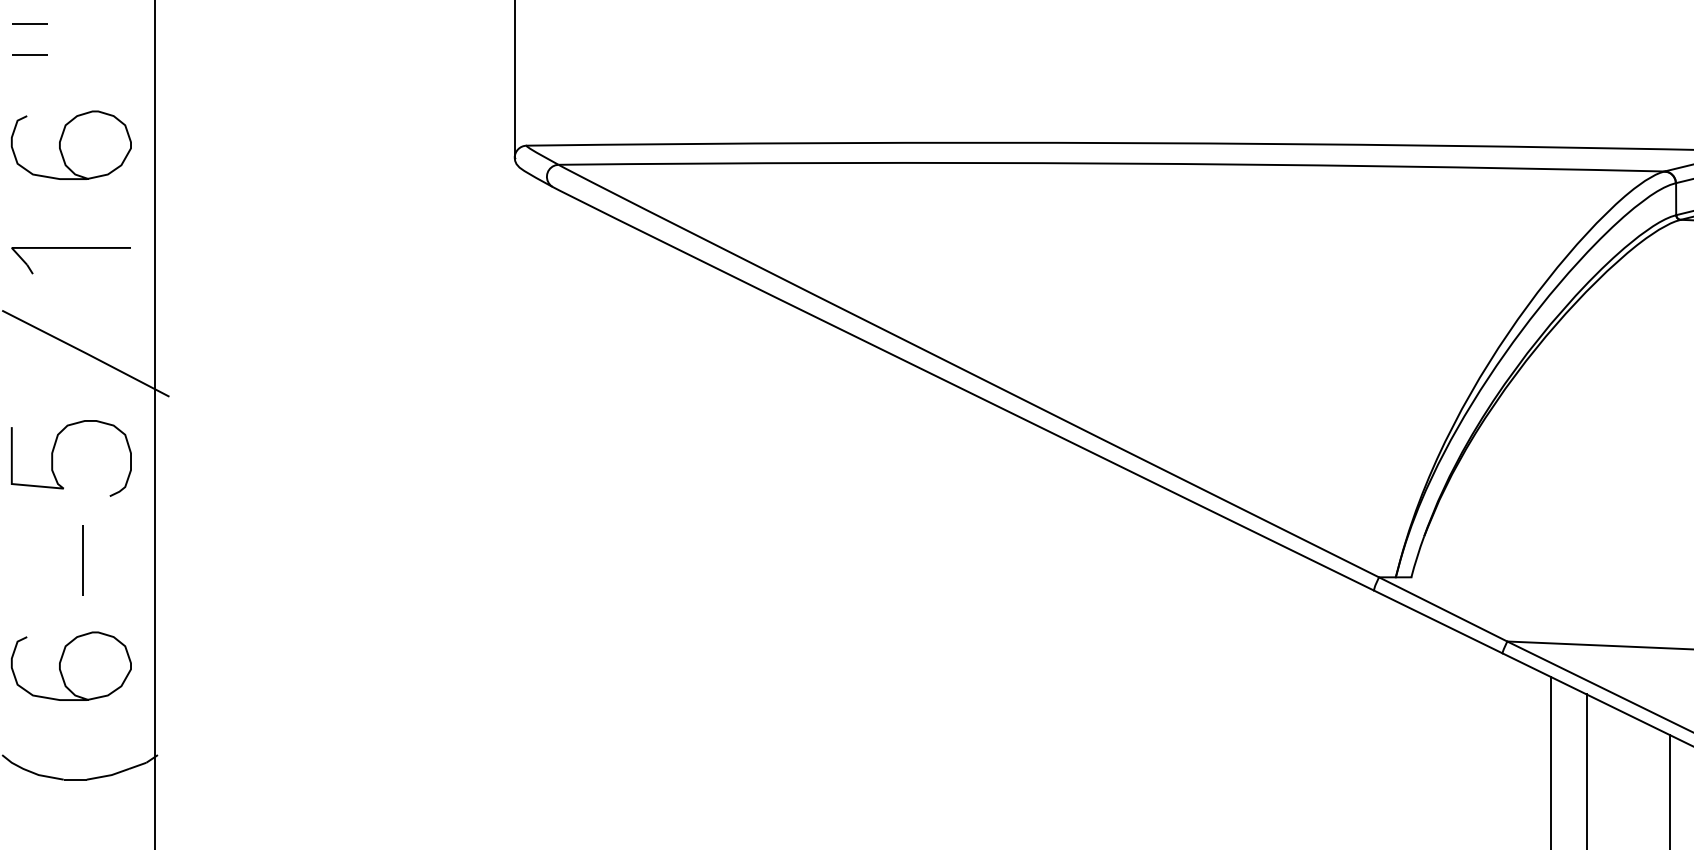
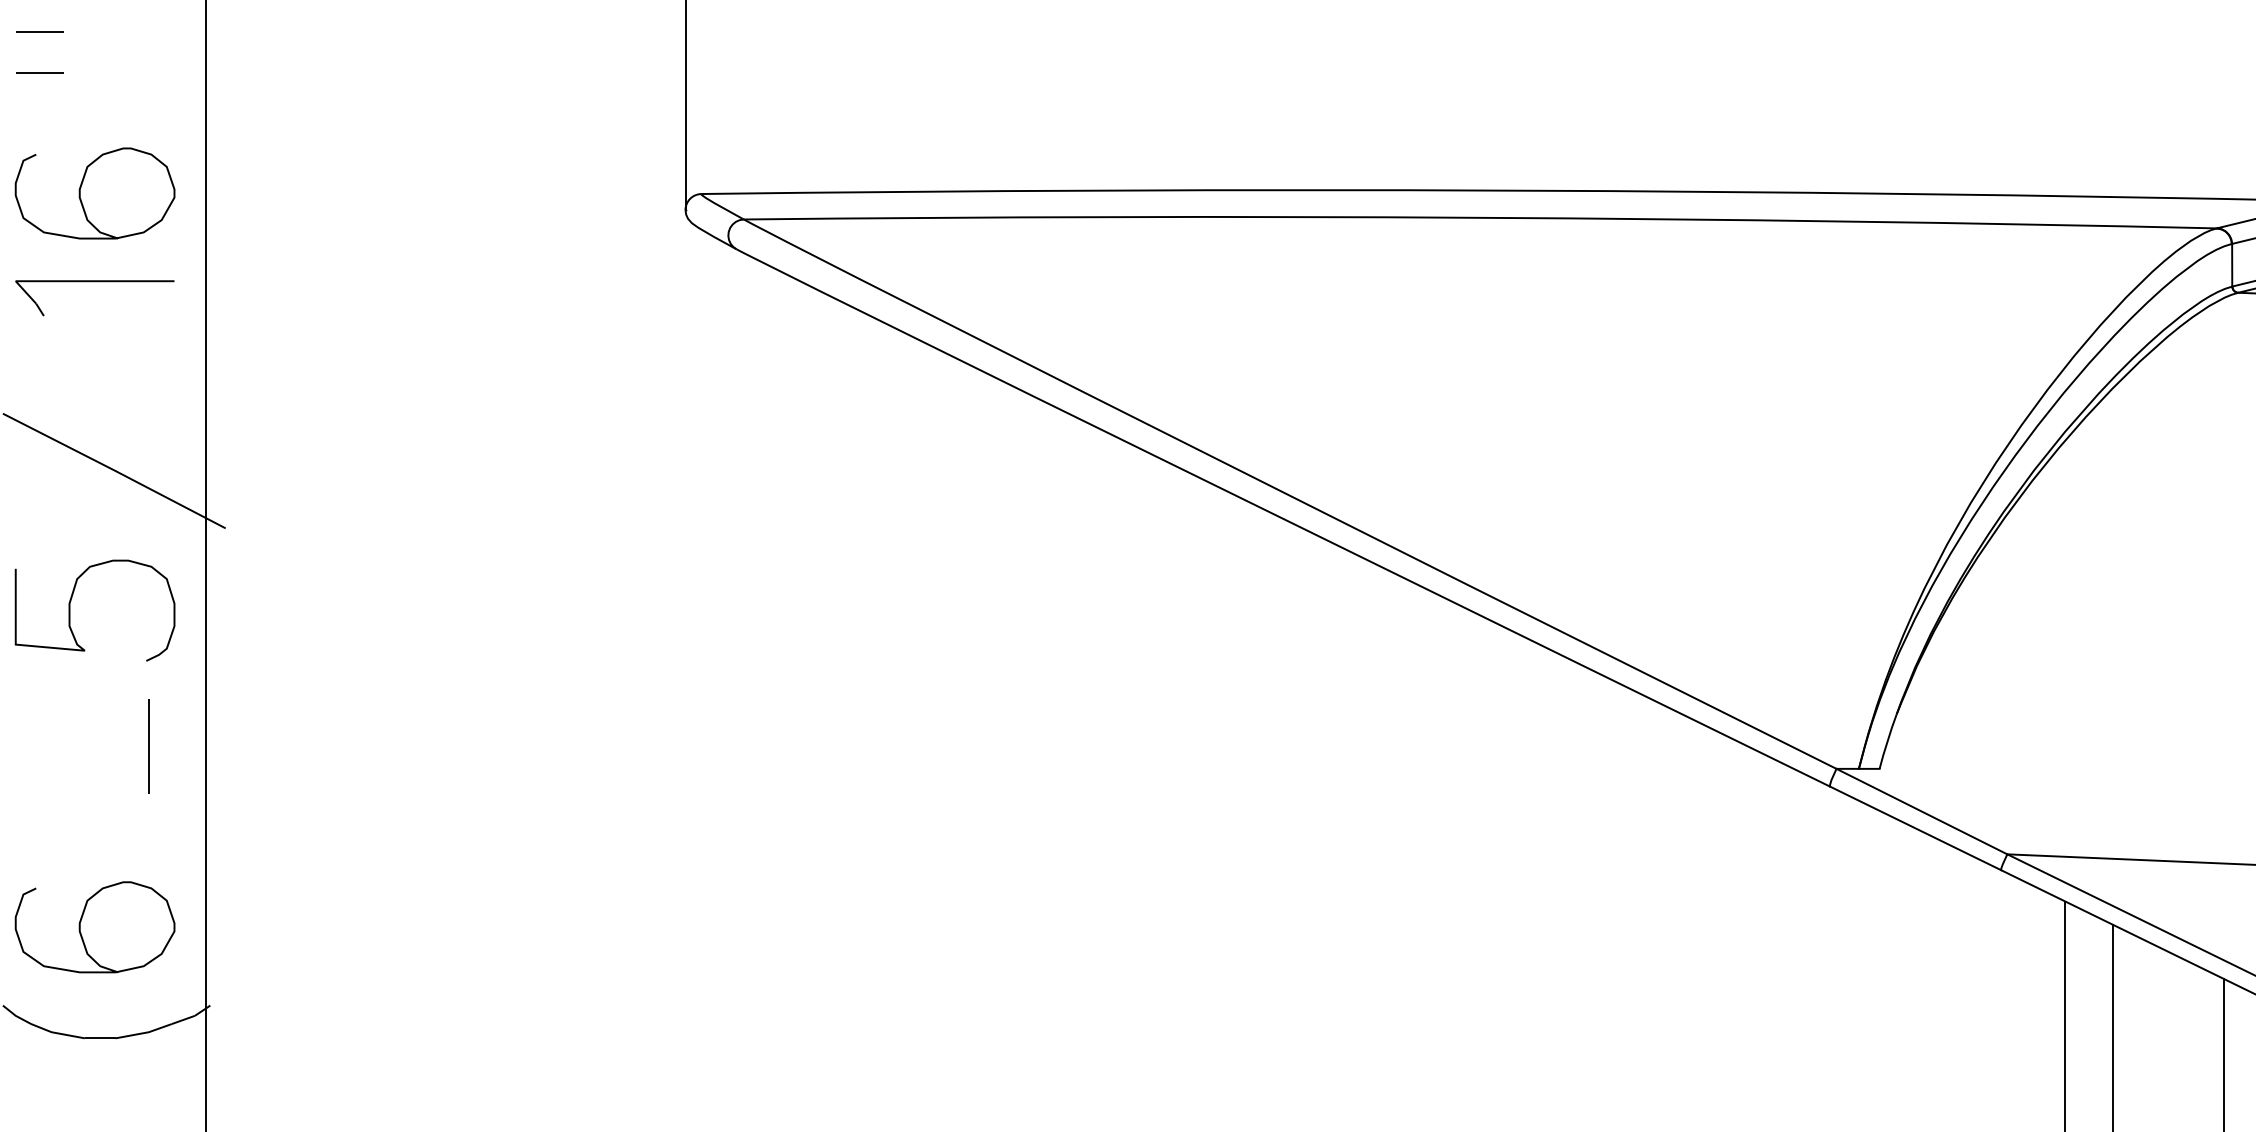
part: (70, 248) -> (94, 282), moved
line: (82, 560) -> (148, 746), moved
curve: (61, 670) -> (81, 932), moved

